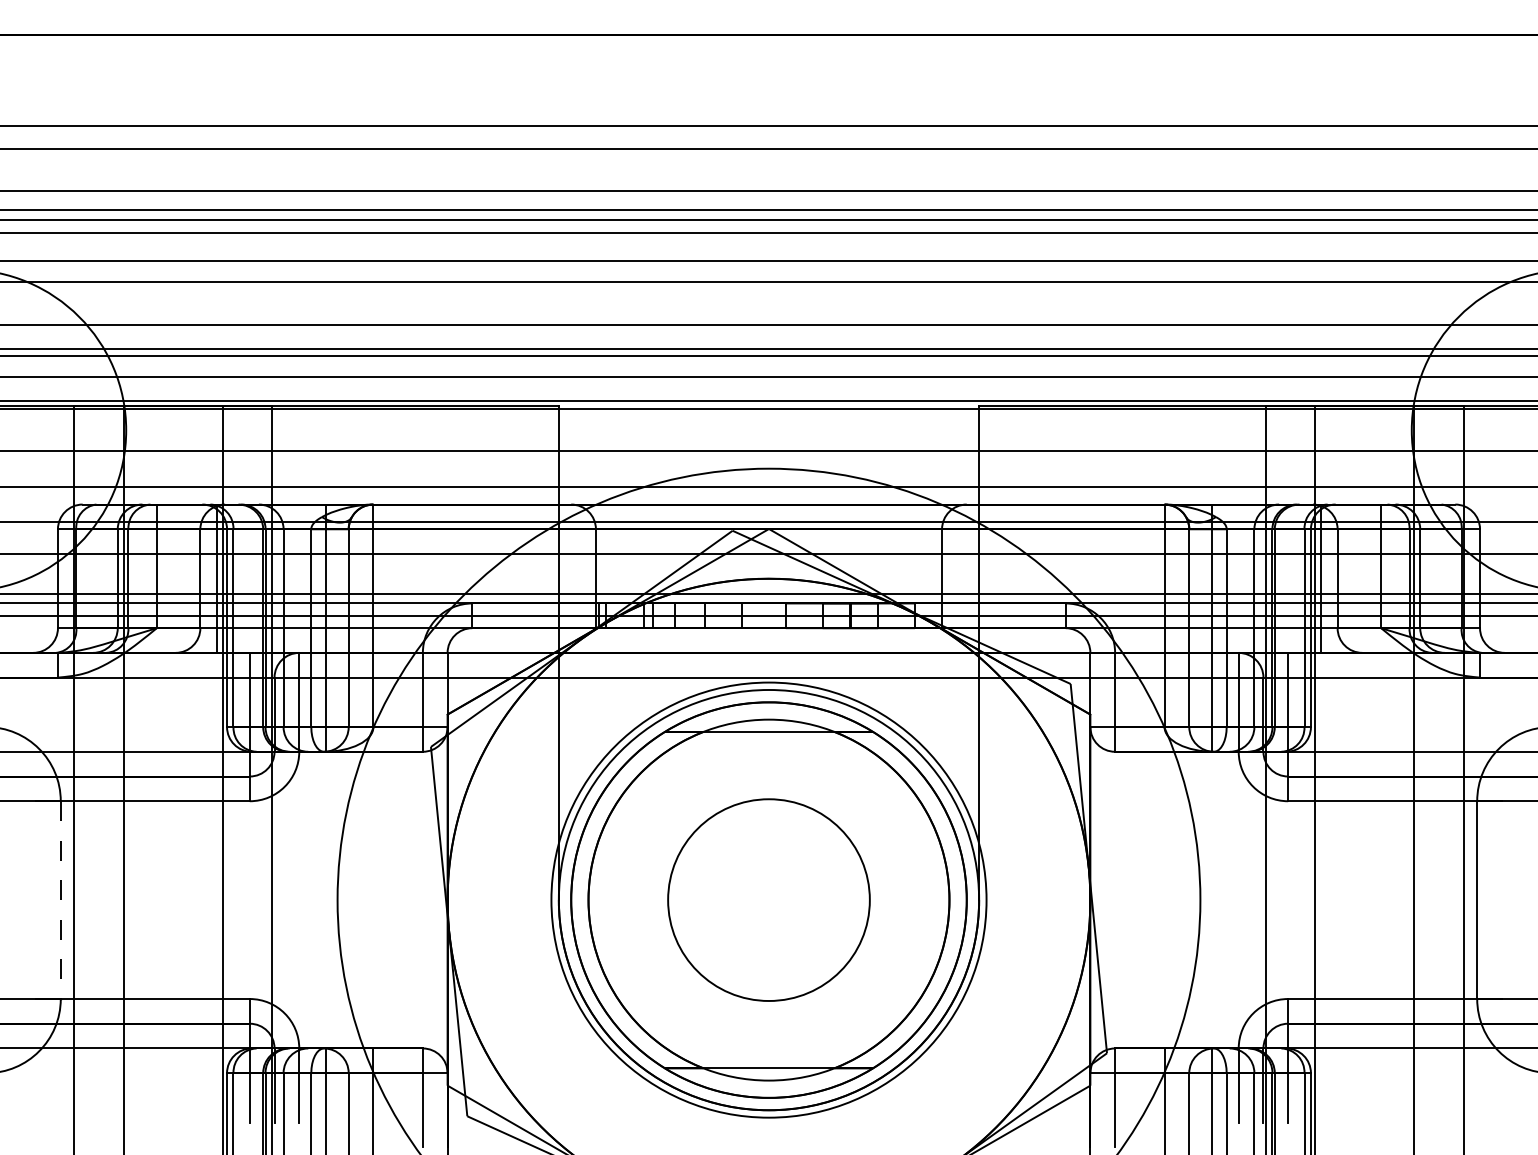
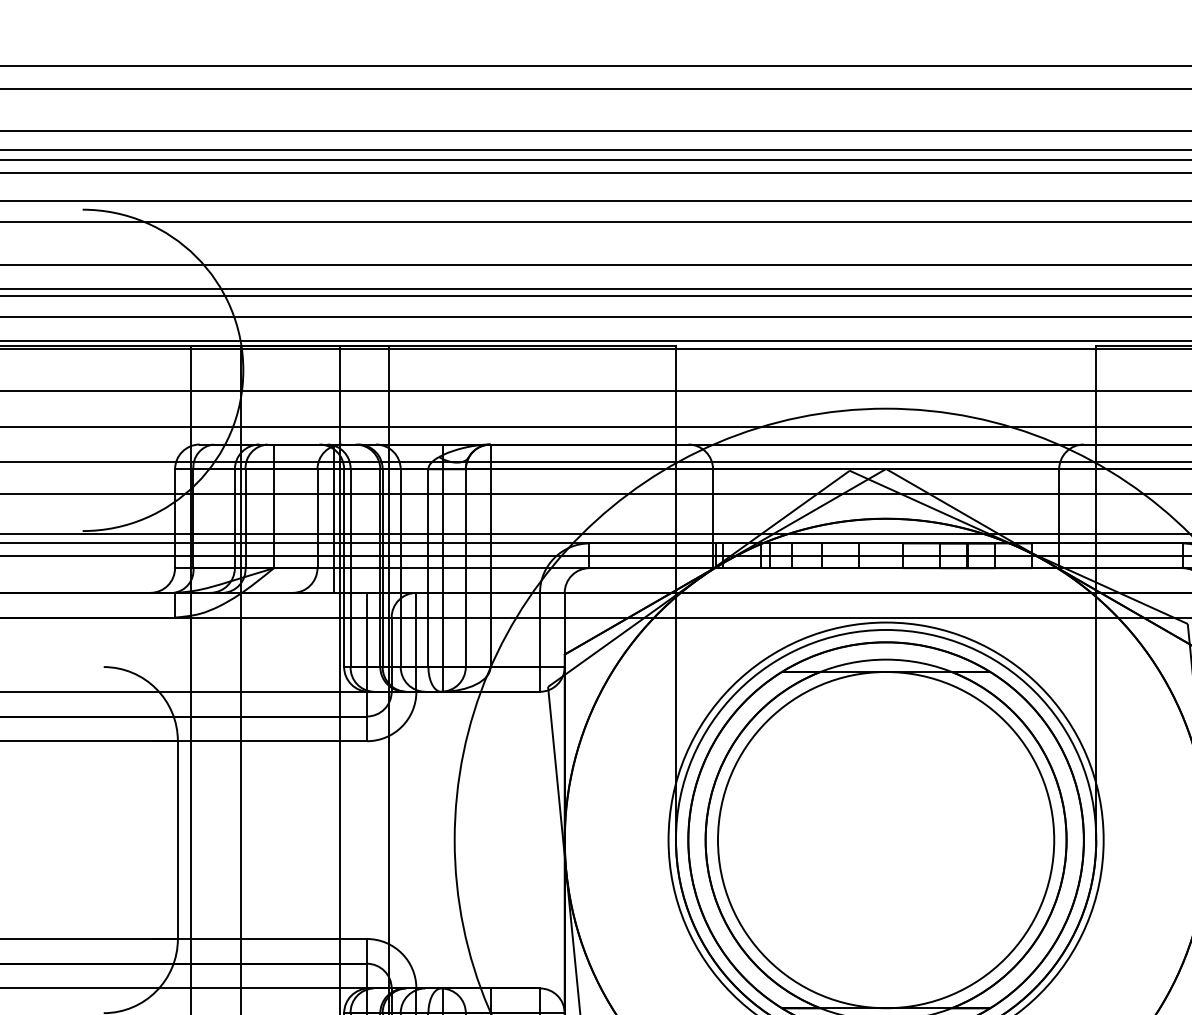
line: (60, 900) -> (177, 840), dashed -> solid
circle: (768, 900) -> (885, 840), size x1.67

